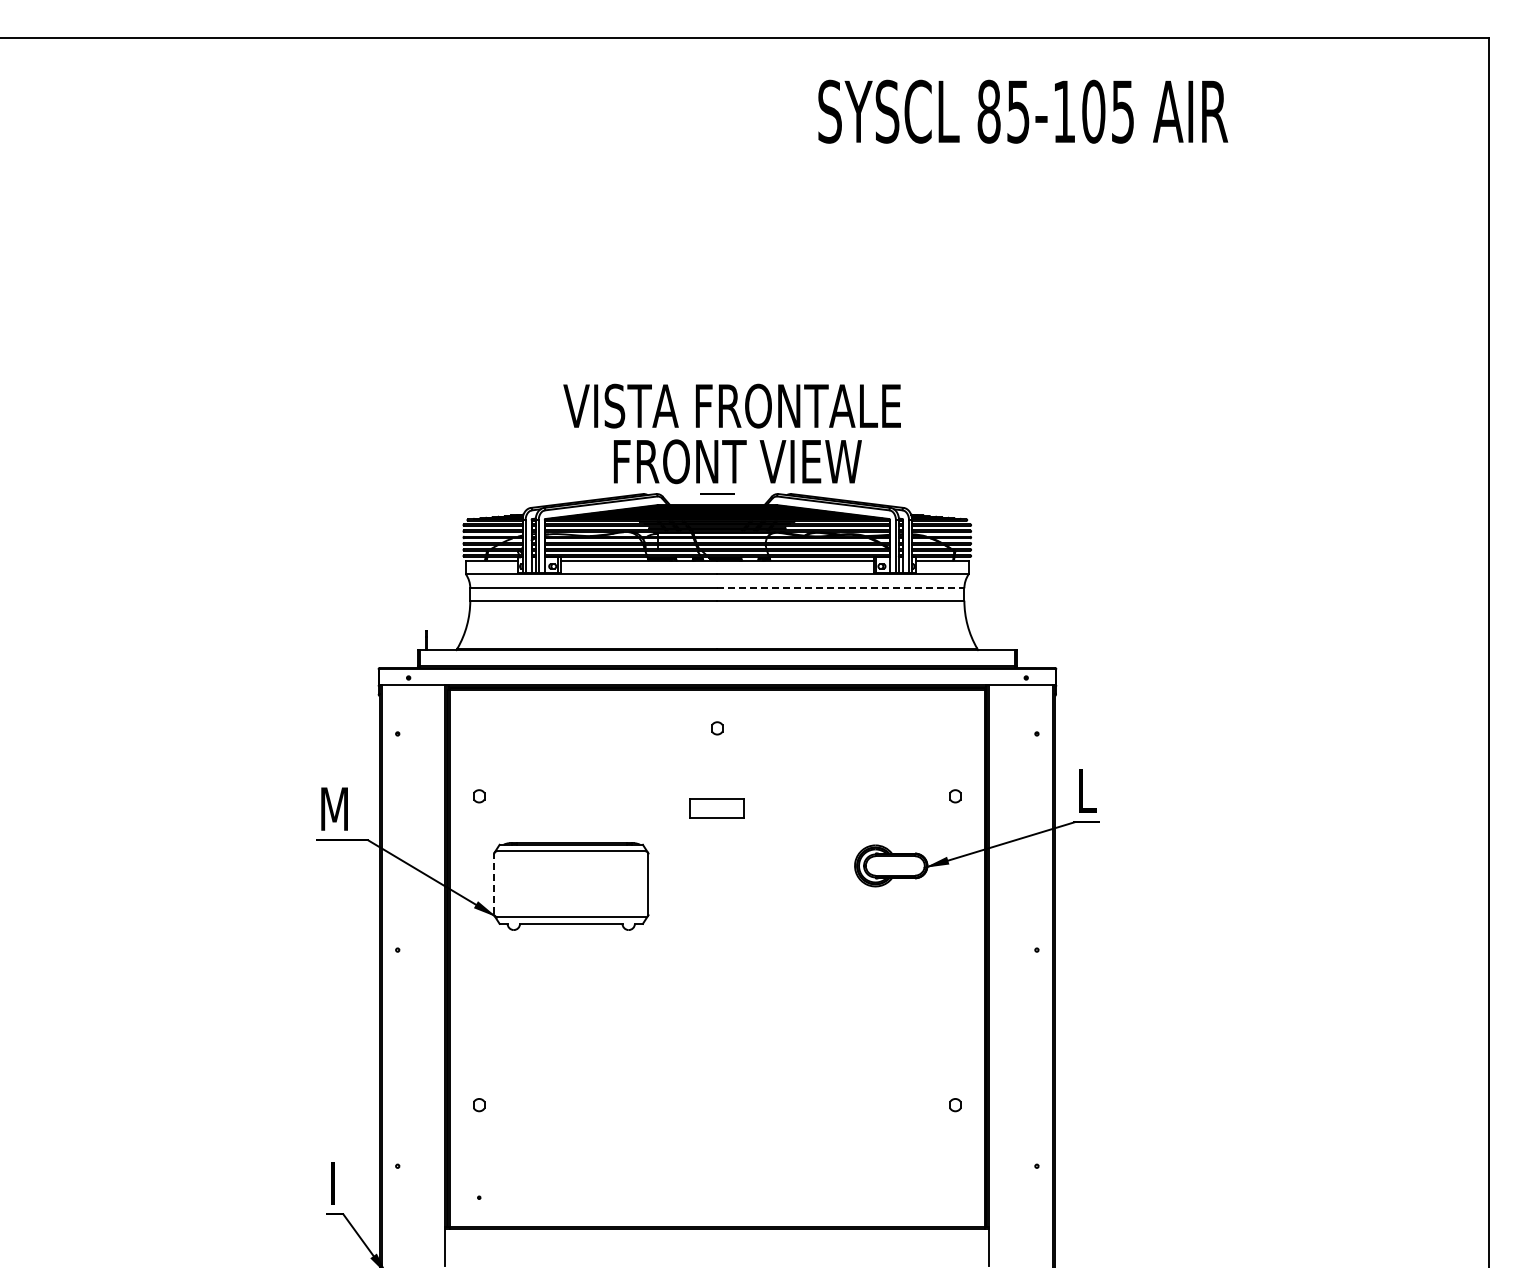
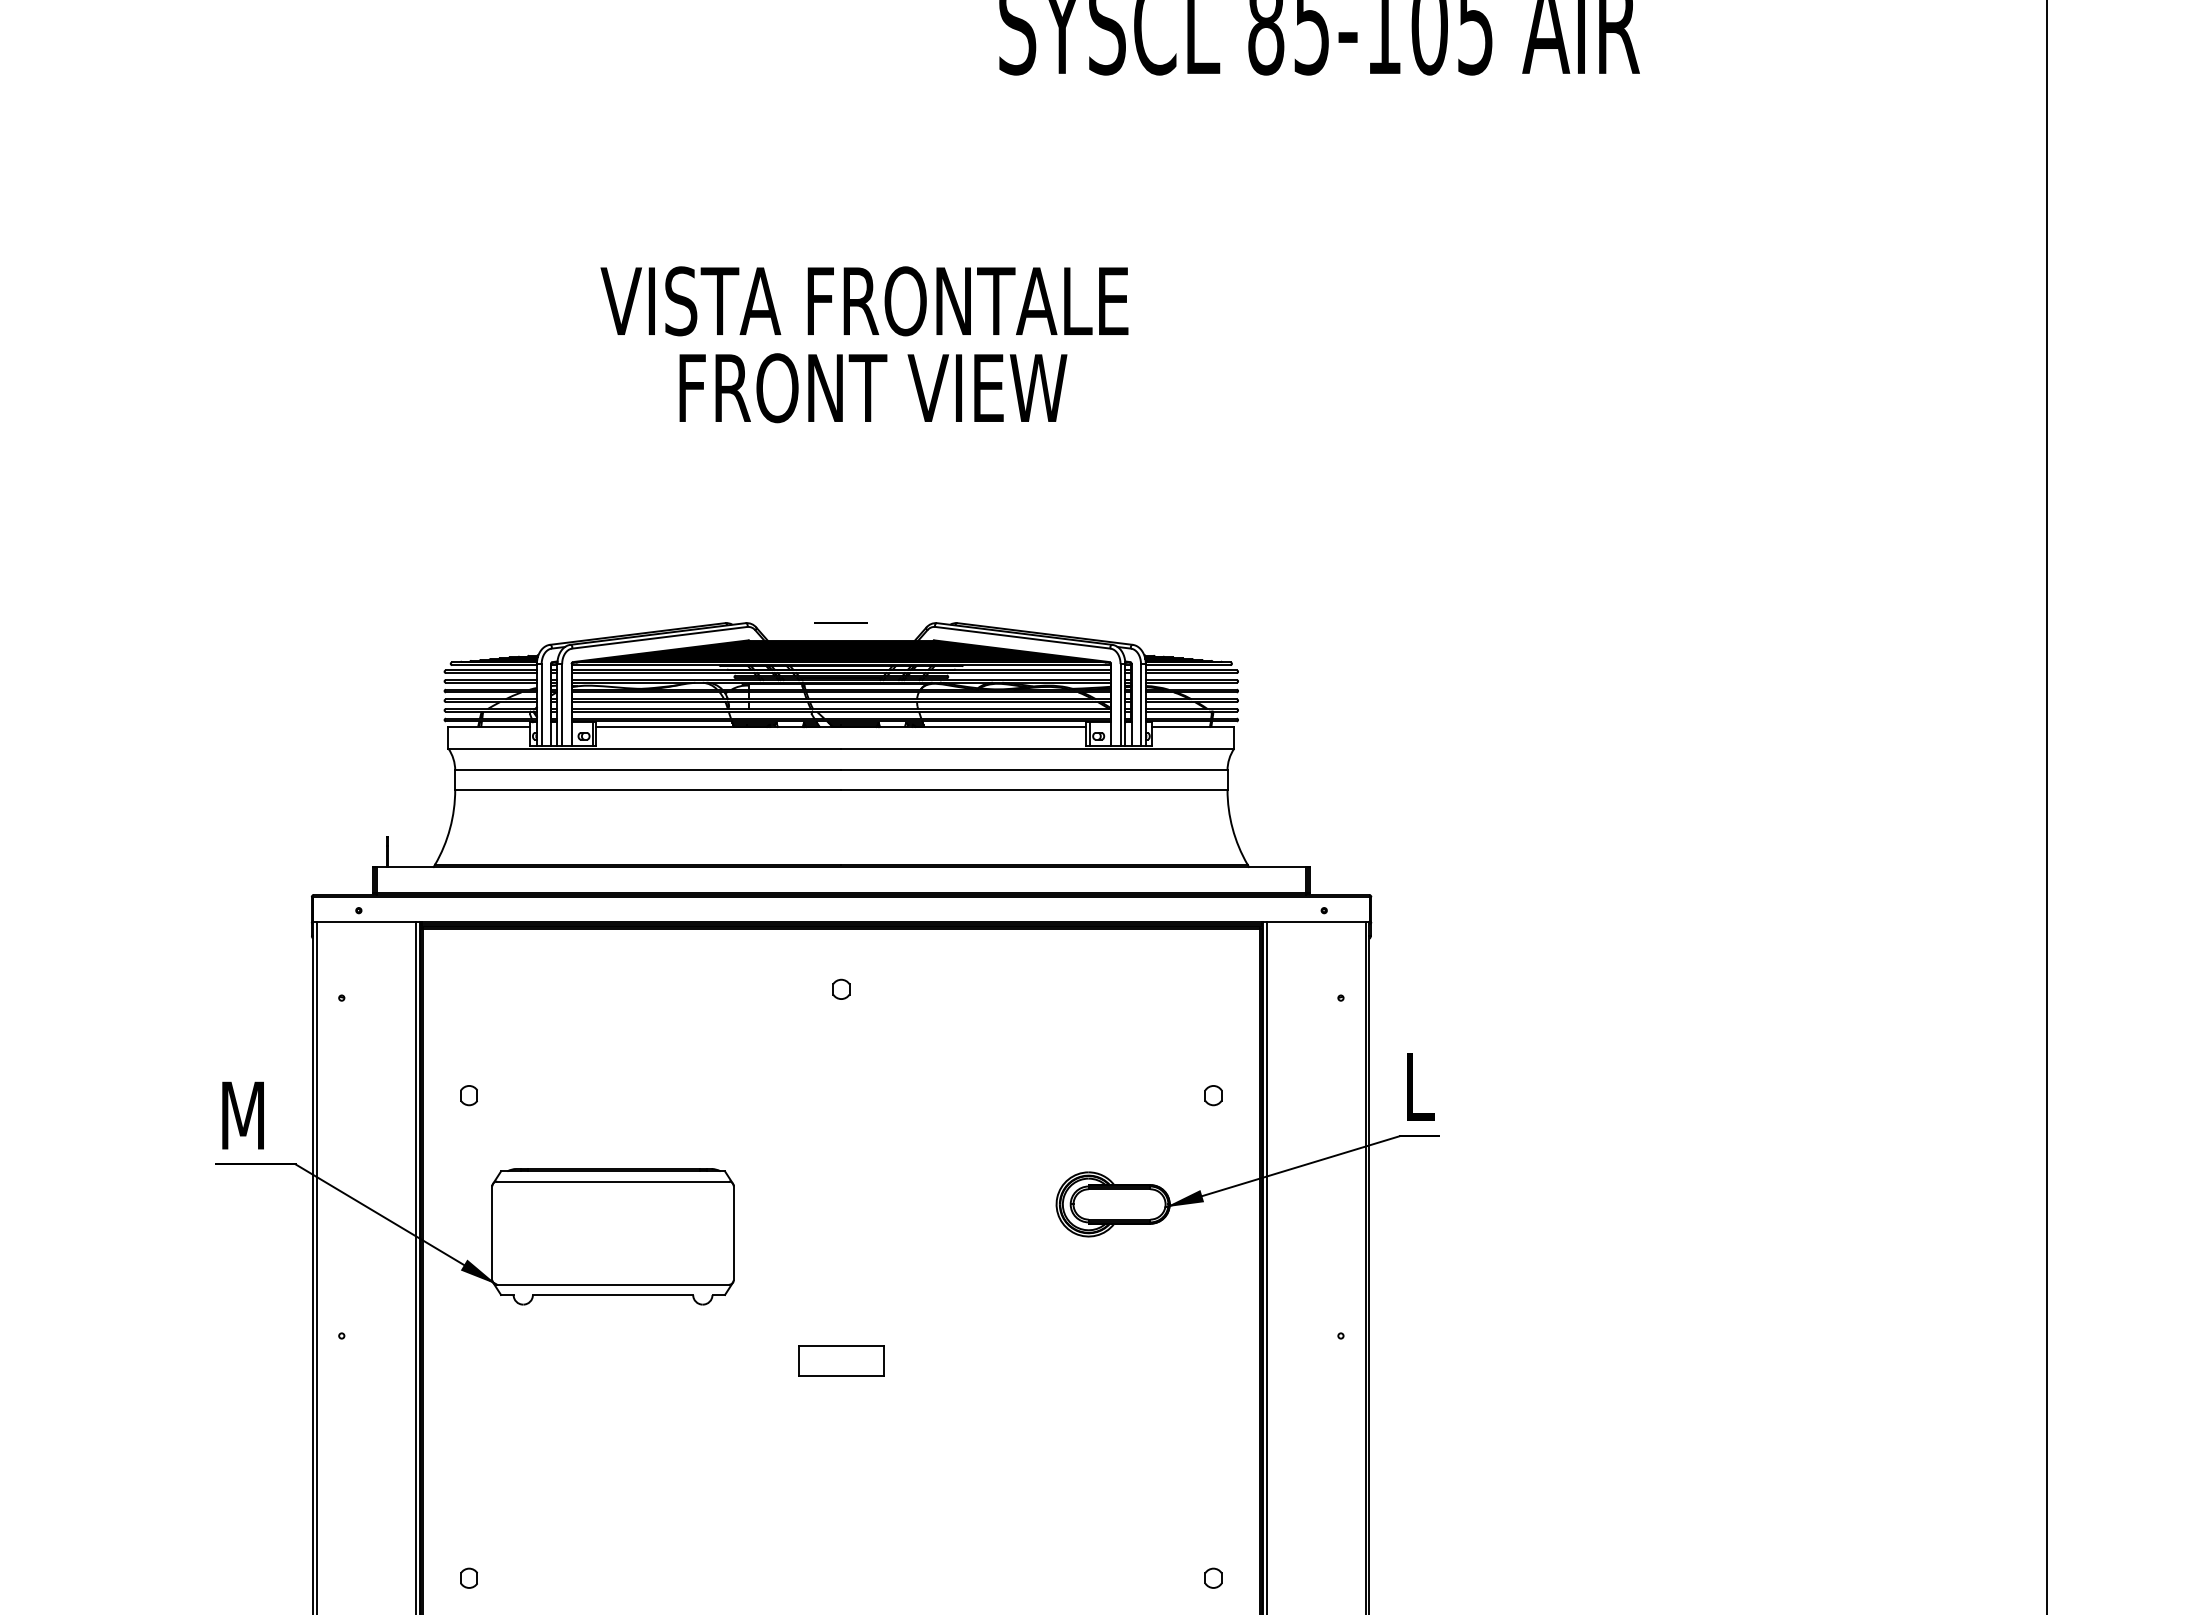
text: (731, 433) -> (863, 344), moved
line: (840, 588) -> (1033, 770), dashed -> solid
part: (716, 808) -> (840, 1361), moved
line: (494, 884) -> (493, 1233), dashed -> solid

